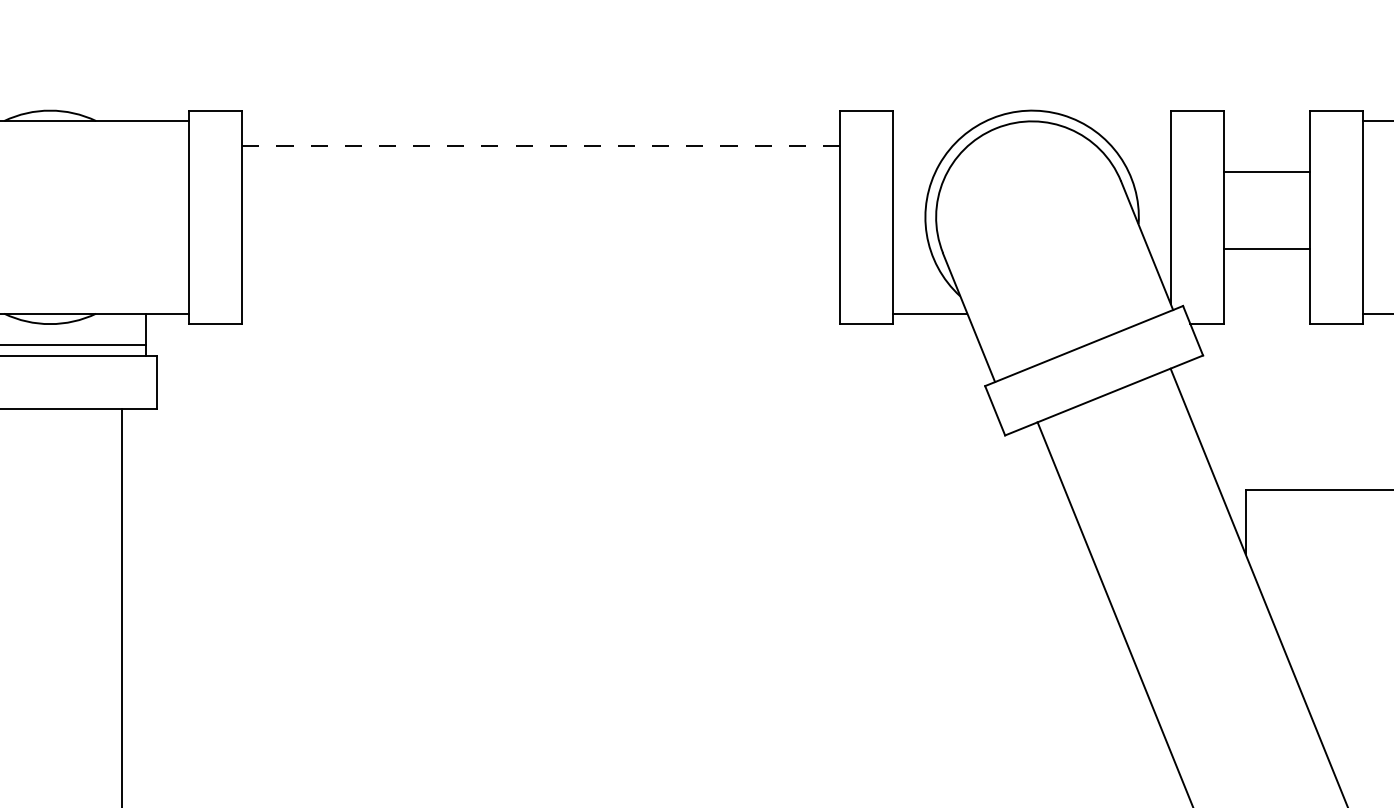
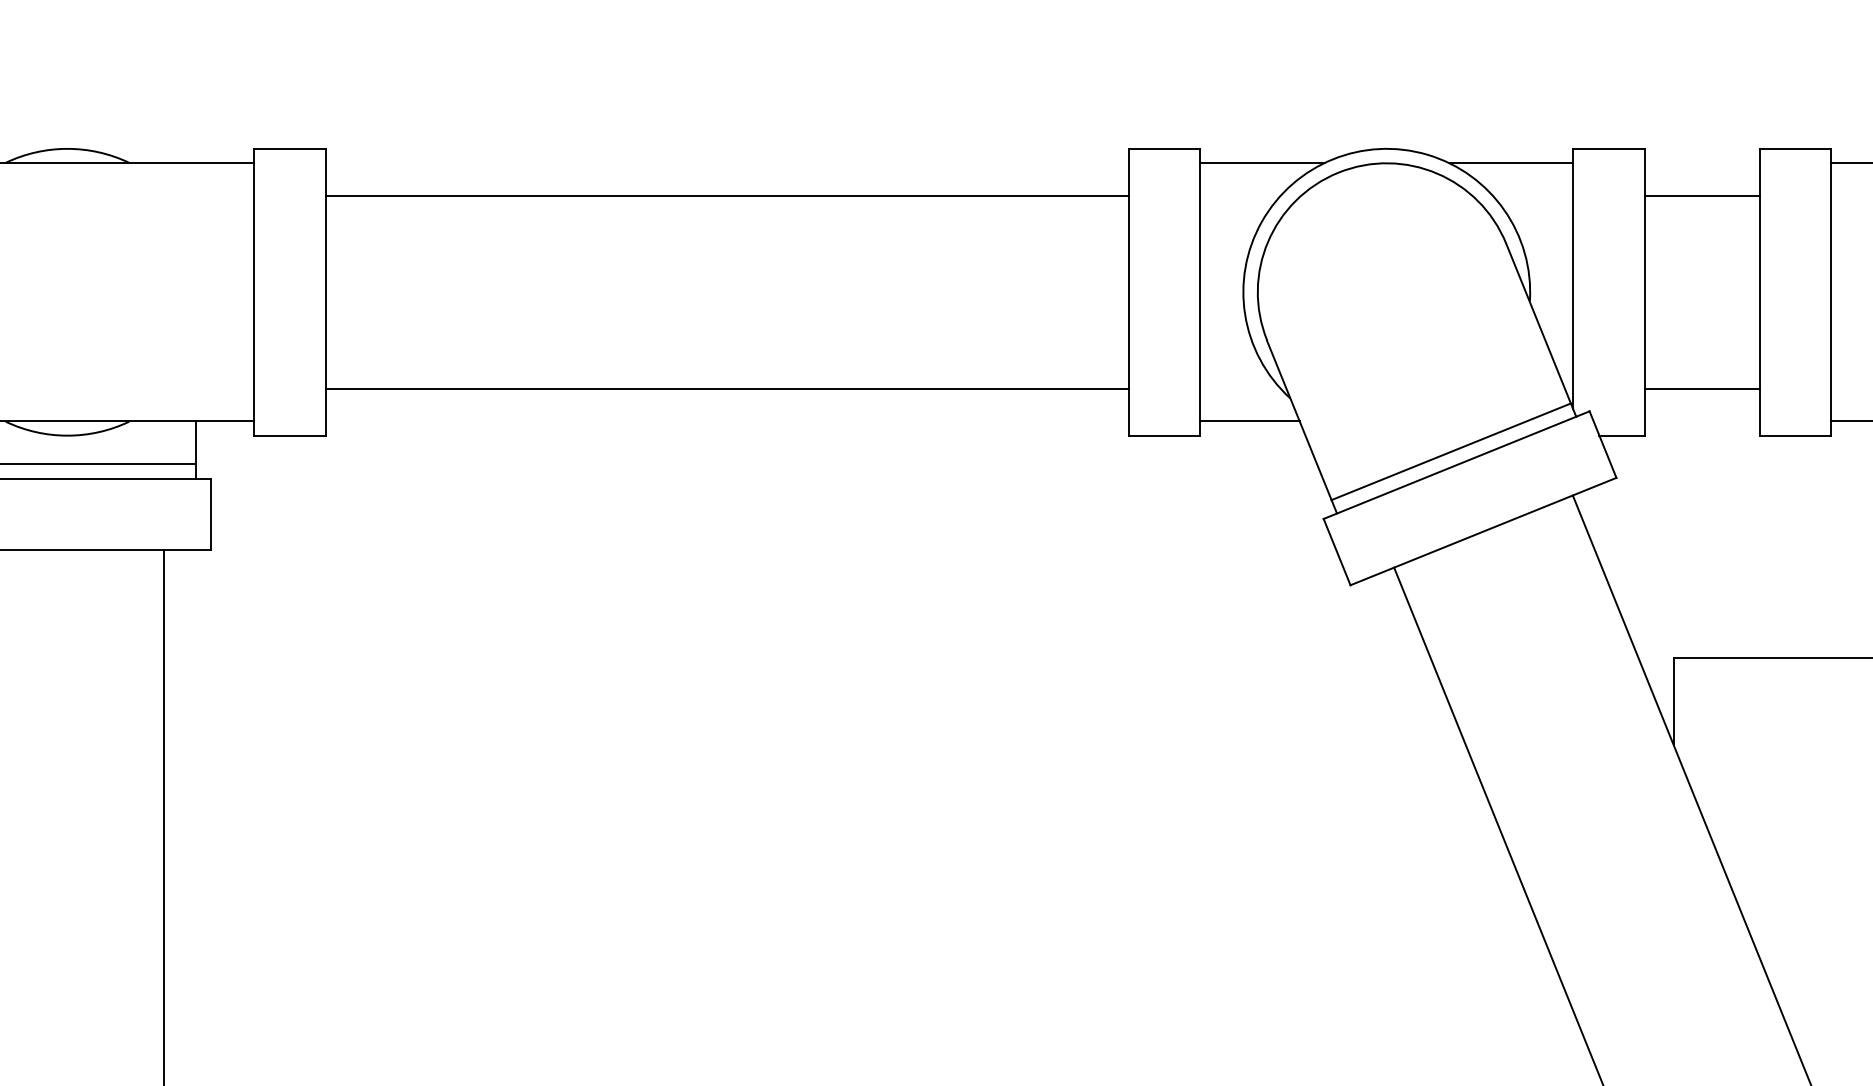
line: (939, 121) -> (1262, 163), added
line: (1124, 121) -> (1510, 163), added
line: (541, 145) -> (727, 195), dashed -> solid
line: (1266, 172) -> (1701, 195), moved
line: (1266, 248) -> (1701, 388), moved
line: (540, 289) -> (726, 388), added
line: (1079, 335) -> (1450, 451), added

